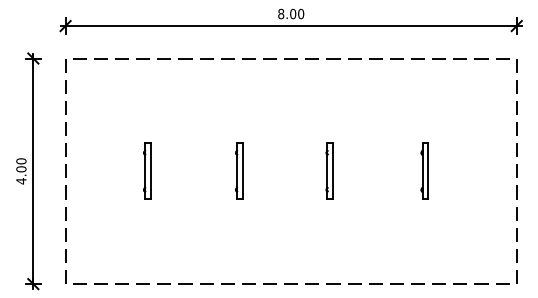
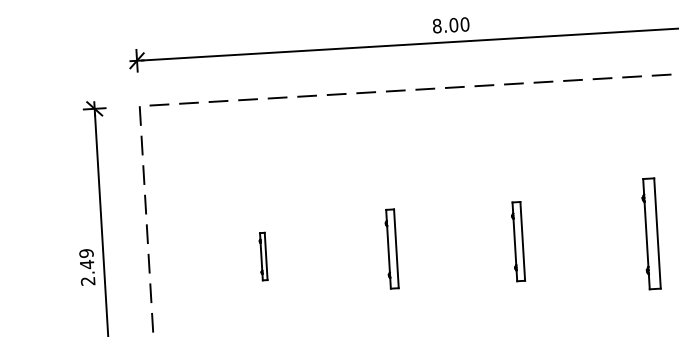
part: (147, 170) -> (263, 255), size x0.6
part: (424, 170) -> (650, 232), size x1.4
text: (21, 171) -> (87, 267), 4.00 -> 2.49

